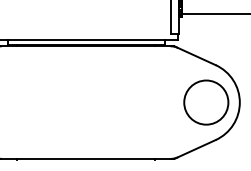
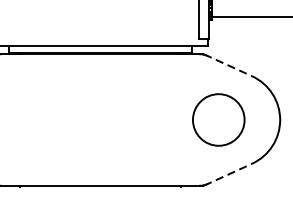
line: (195, 56) -> (228, 66), solid -> dashed
circle: (206, 102) -> (218, 119), moved
line: (195, 149) -> (228, 174), solid -> dashed

